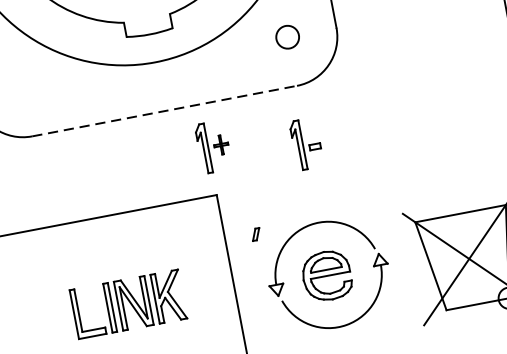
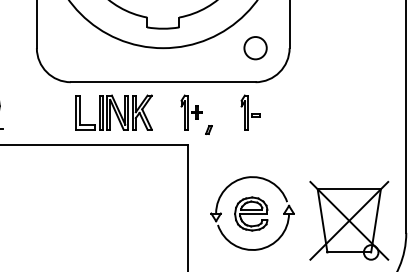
circle: (287, 37) -> (255, 48), size x1.43
line: (165, 111) -> (163, 82), dashed -> solid
part: (306, 143) -> (250, 112), moved
part: (255, 233) -> (208, 129), moved
part: (127, 304) -> (113, 112), moved

